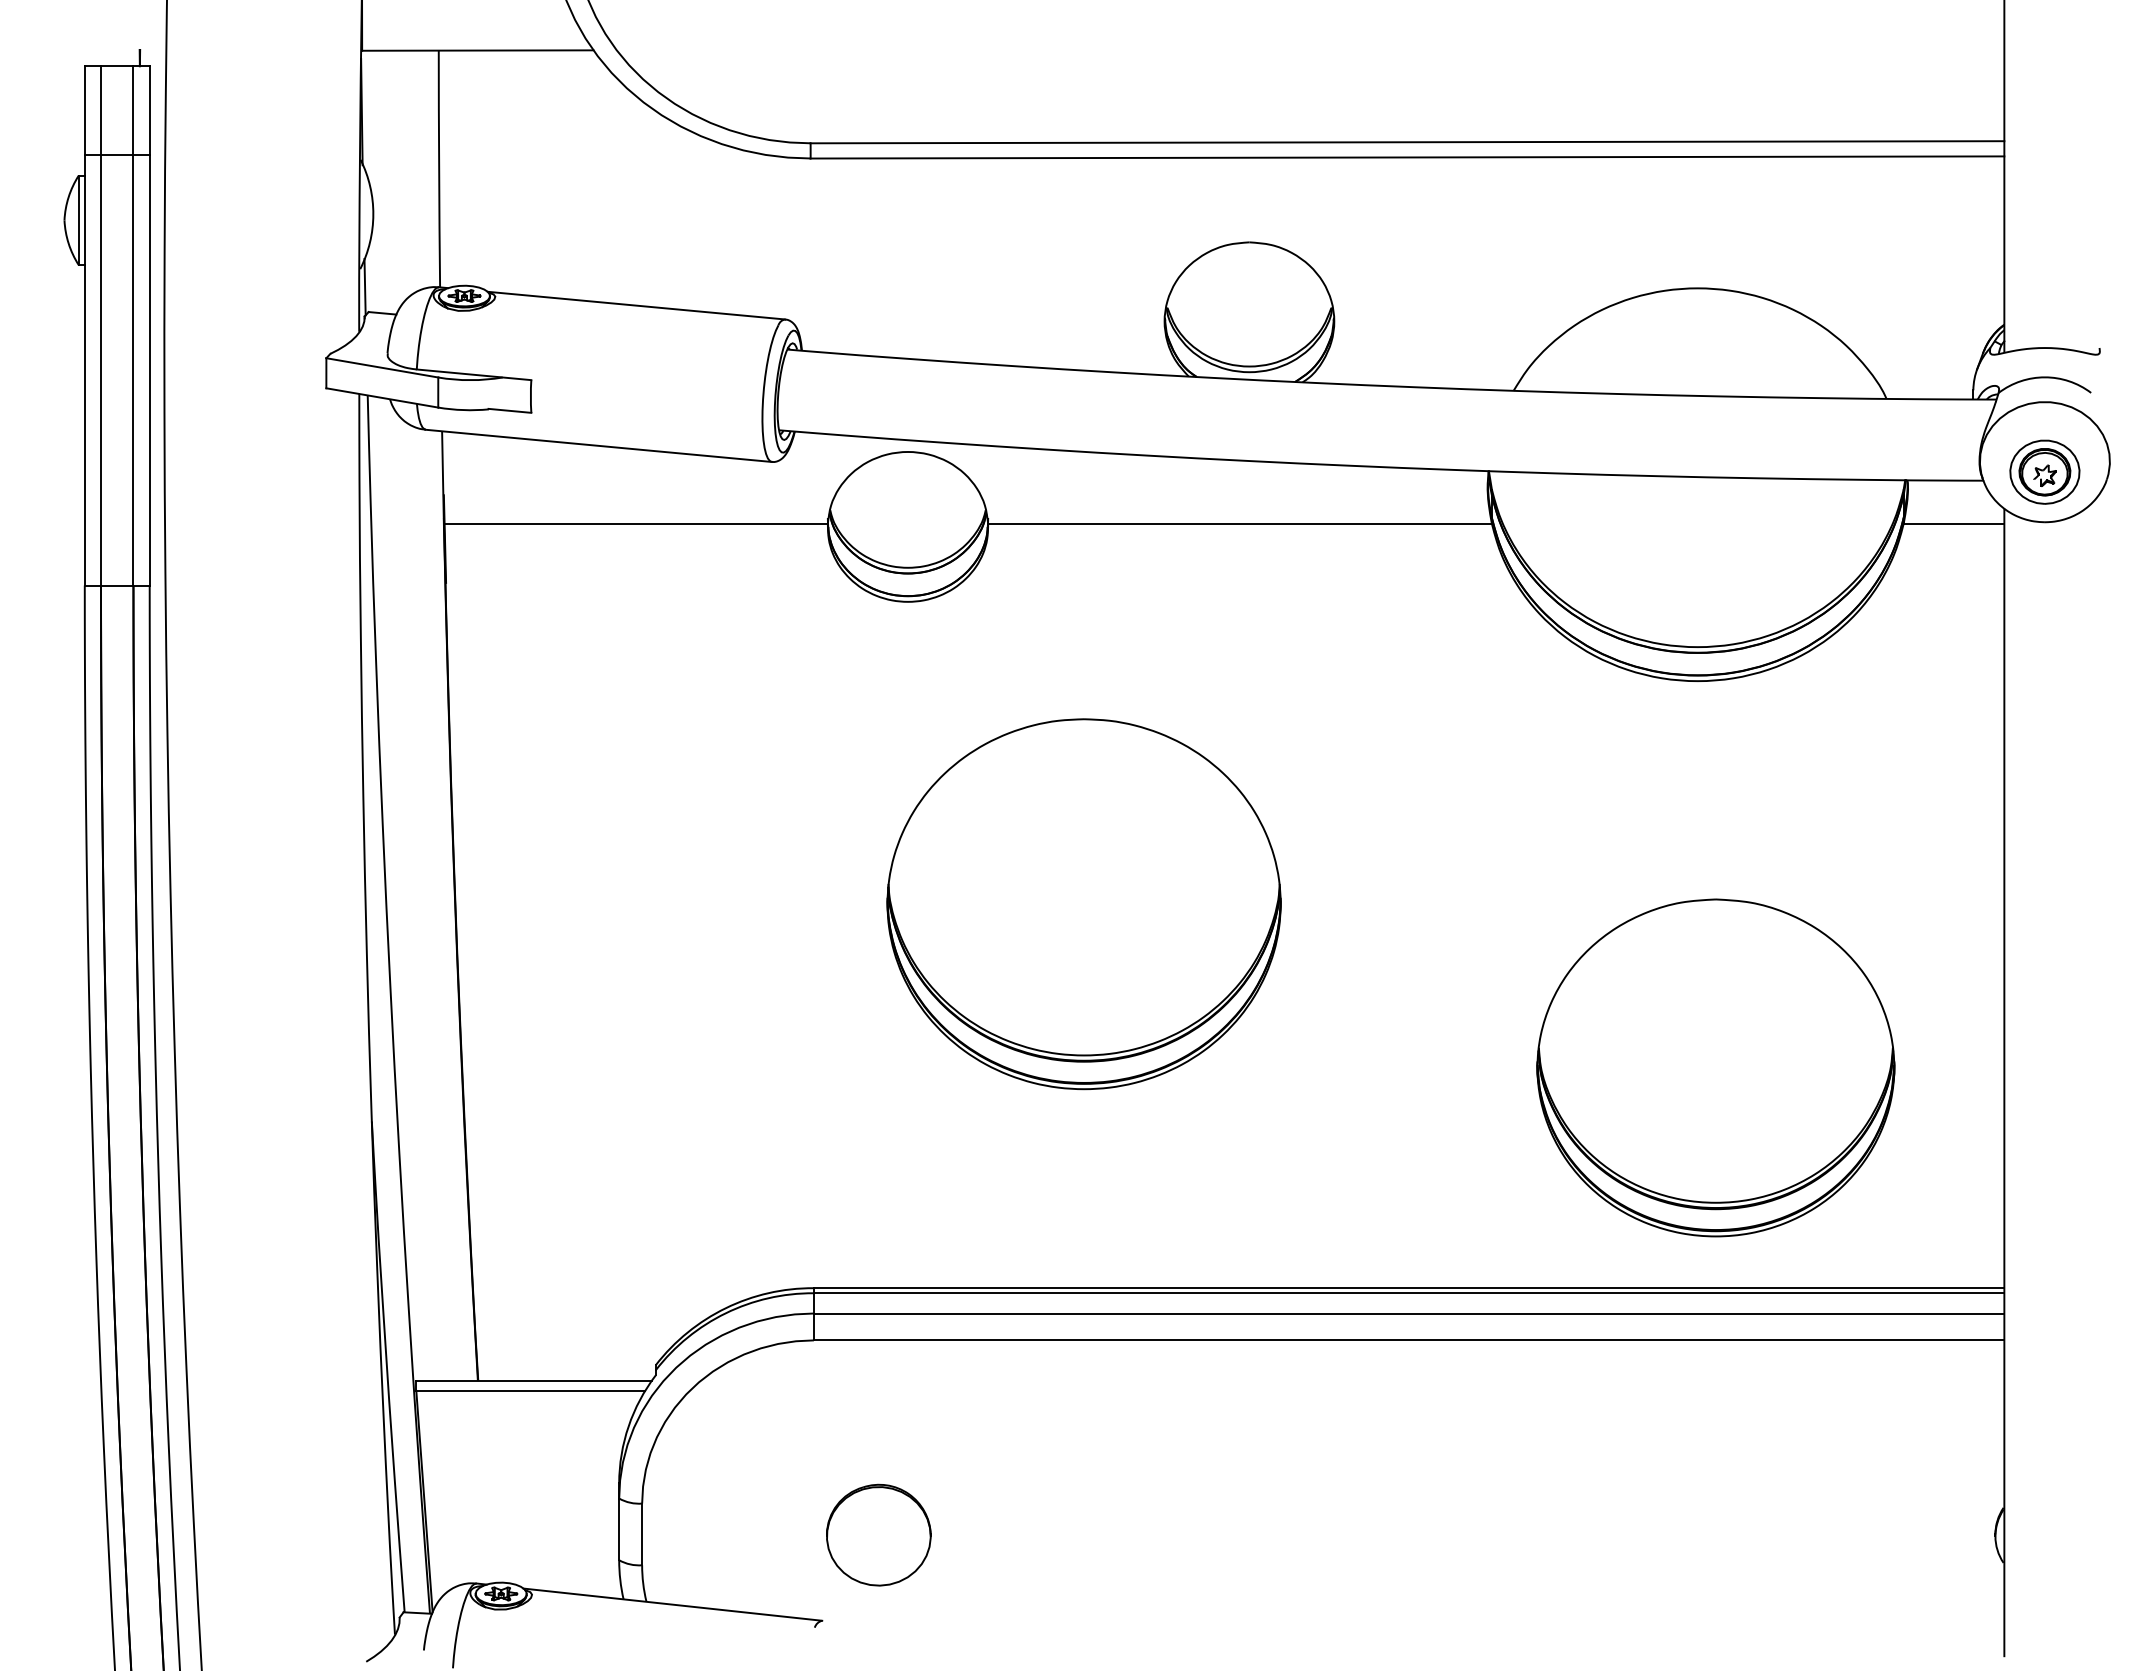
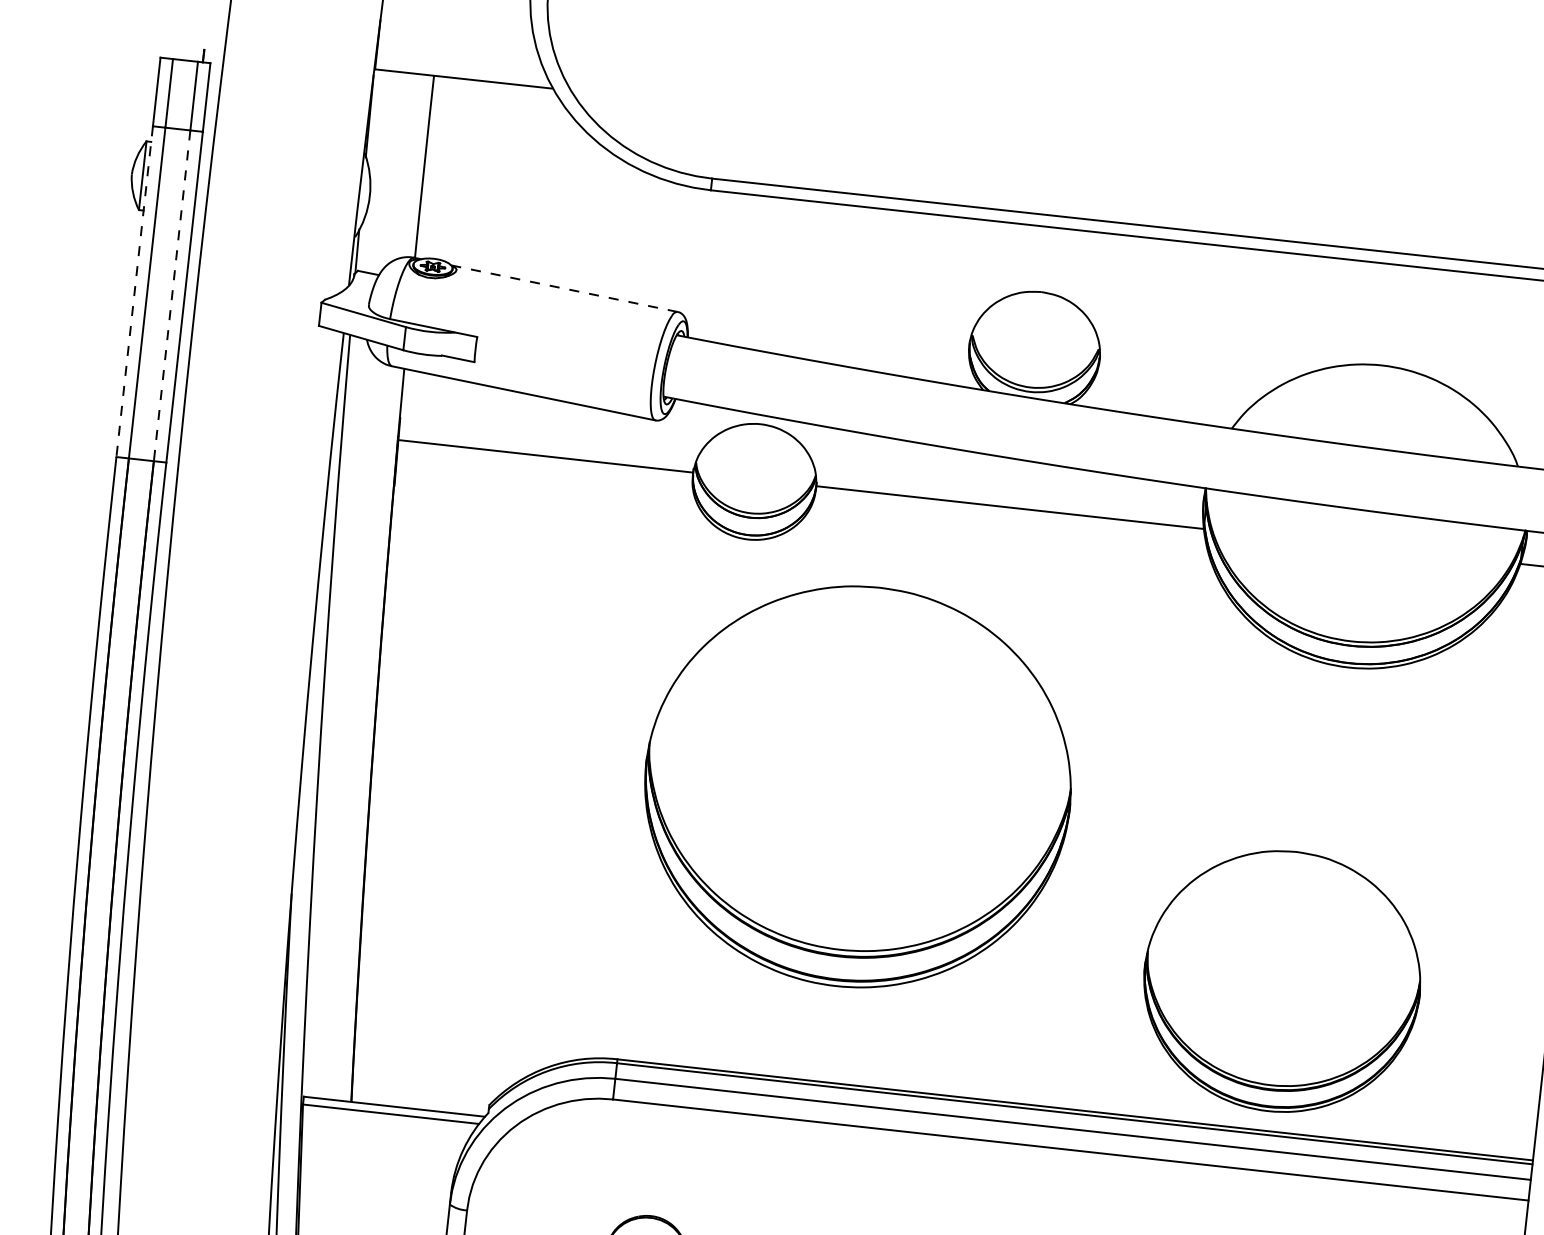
line: (635, 305) -> (563, 288), solid -> dashed
line: (84, 370) -> (134, 291), solid -> dashed
line: (133, 370) -> (172, 295), solid -> dashed
part: (1083, 904) -> (857, 787), size x1.4
part: (1715, 1067) -> (1282, 981), moved

